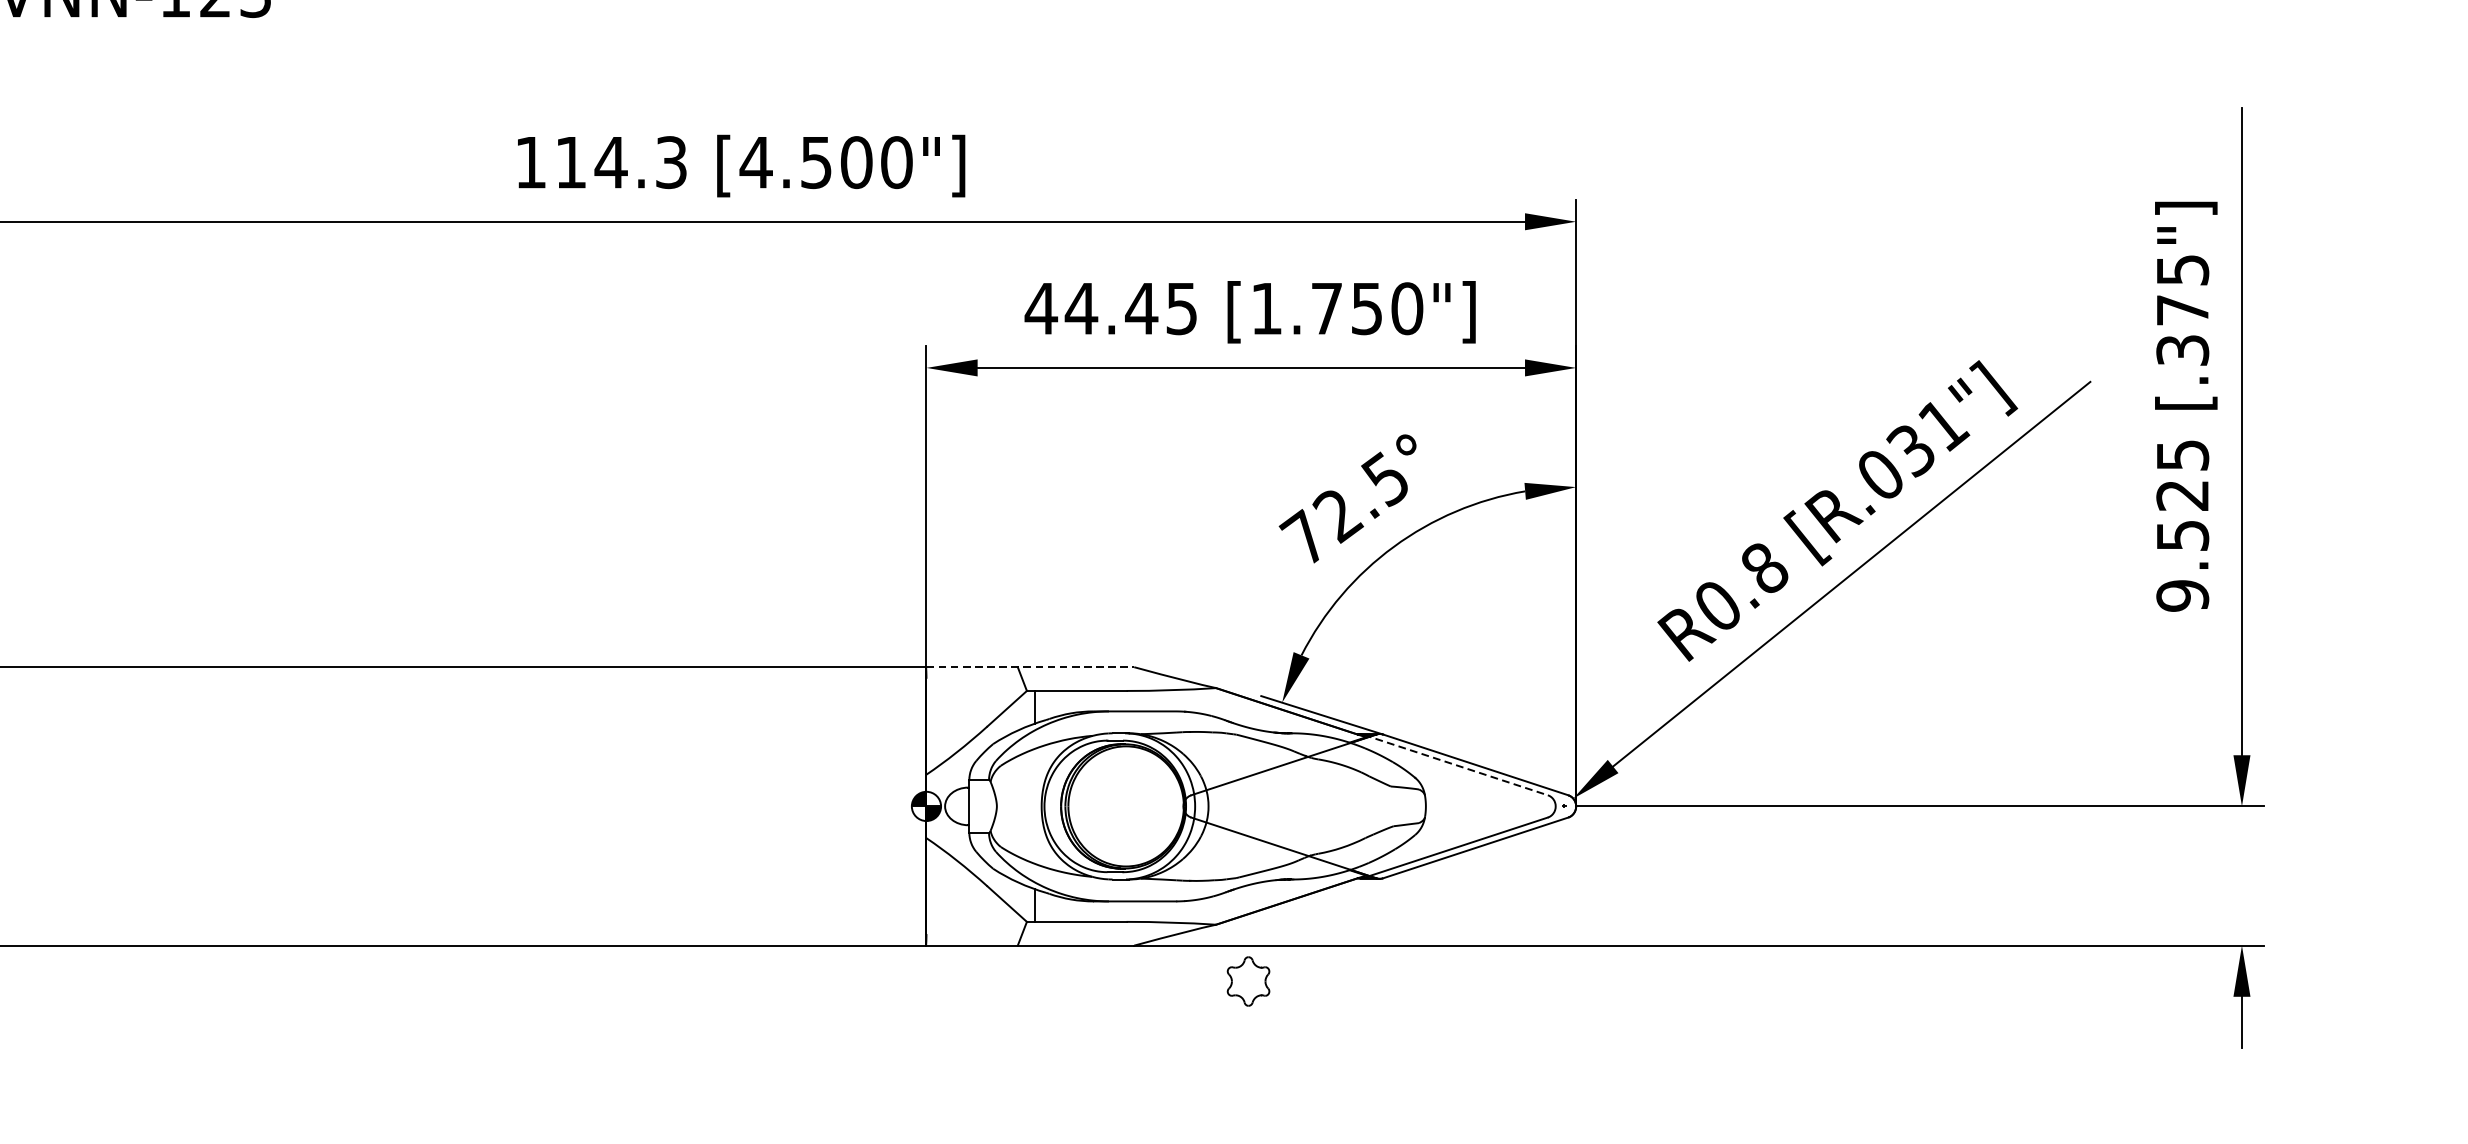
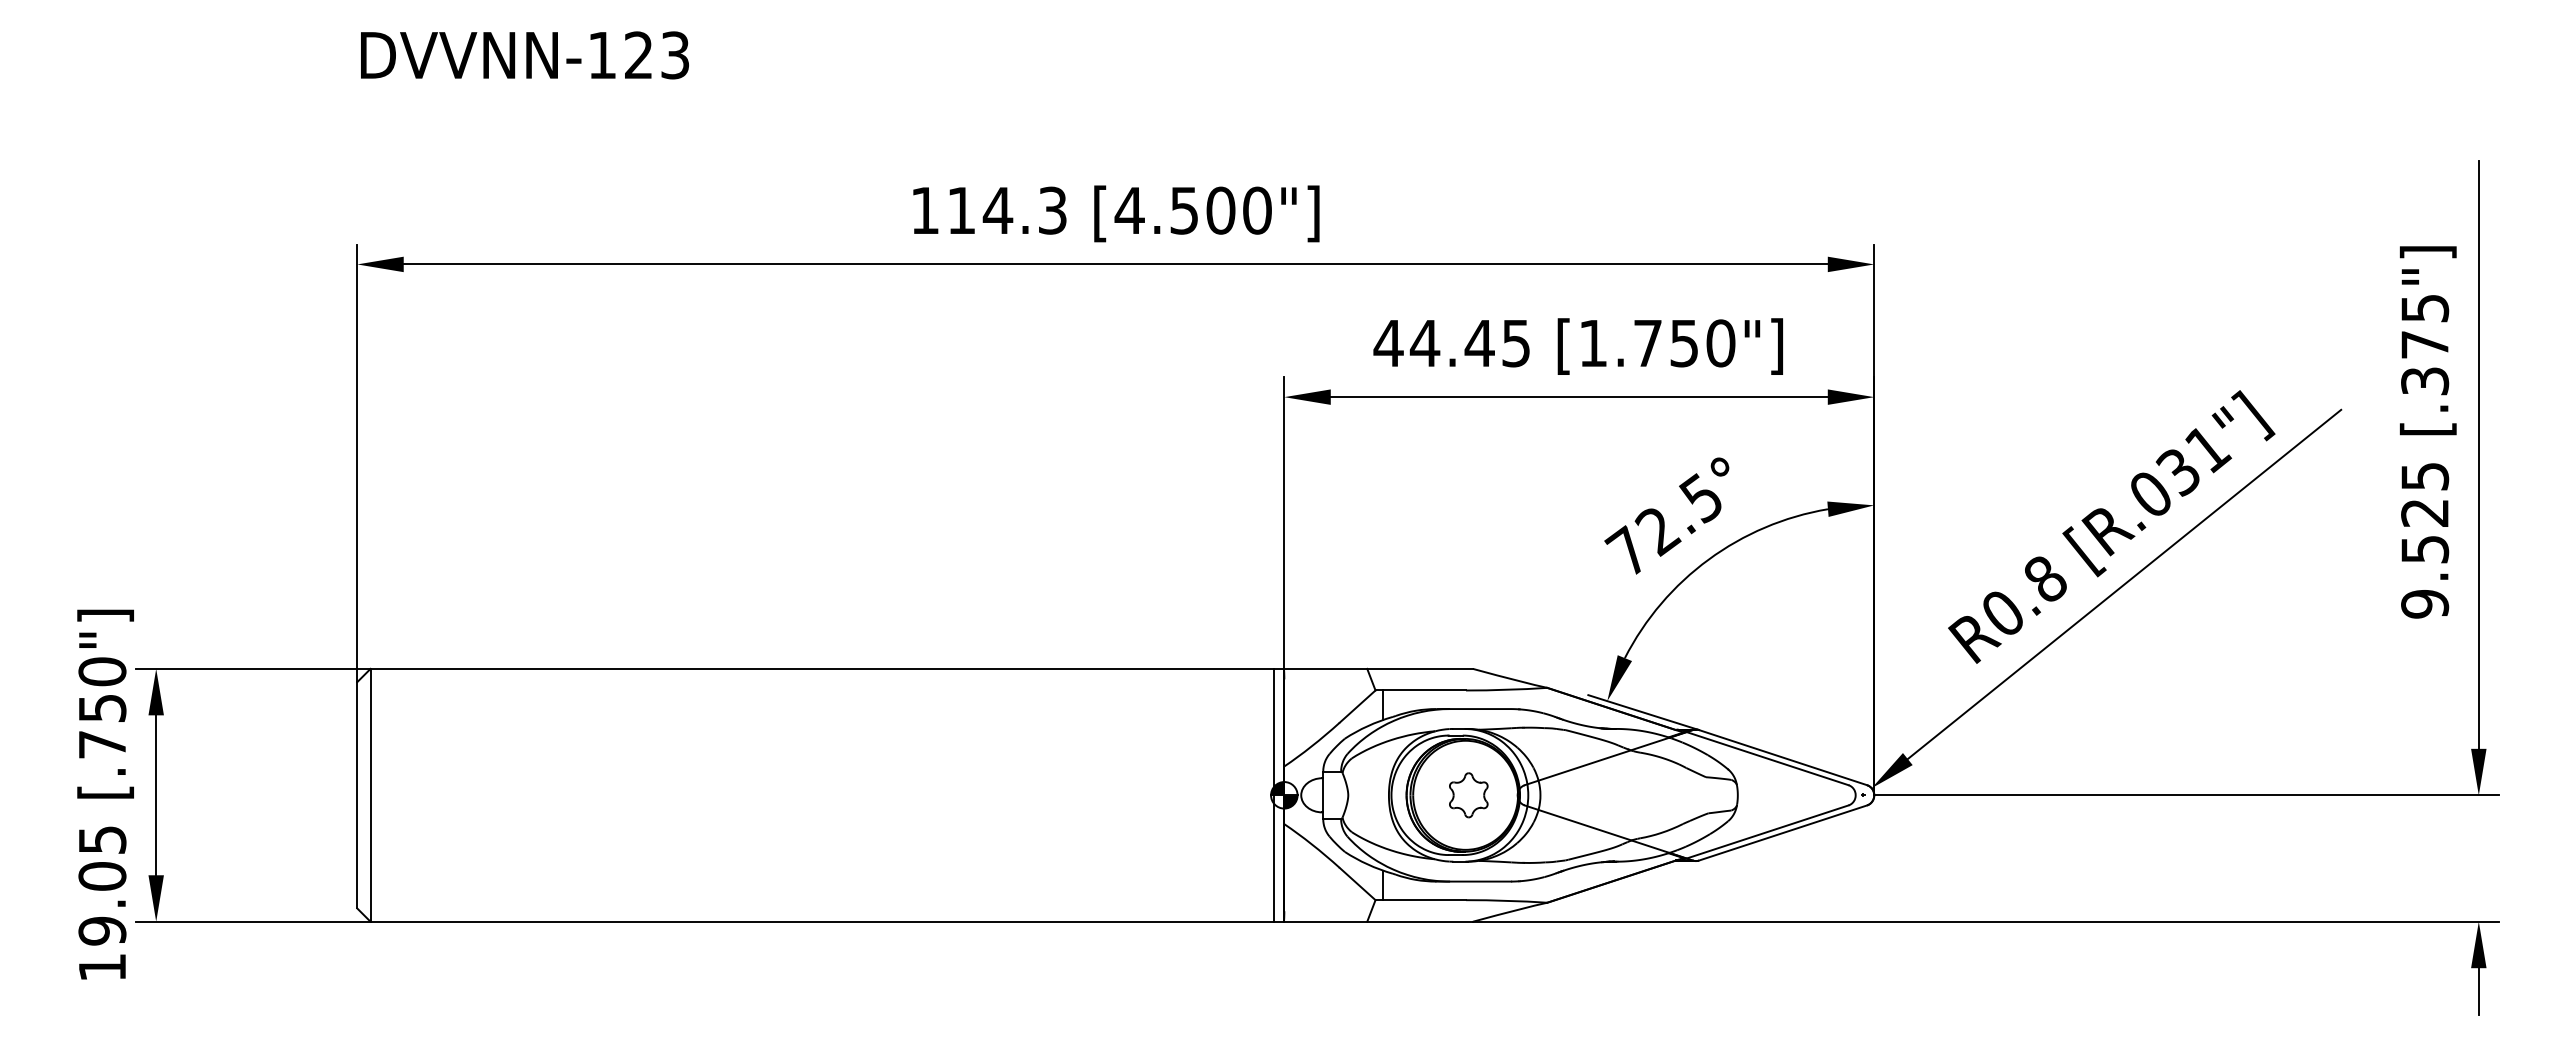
line: (1031, 666) -> (1379, 668), dashed -> solid
line: (1456, 764) -> (1765, 757), dashed -> solid
line: (914, 805) -> (1273, 794), added
part: (1248, 981) -> (1468, 795), moved

